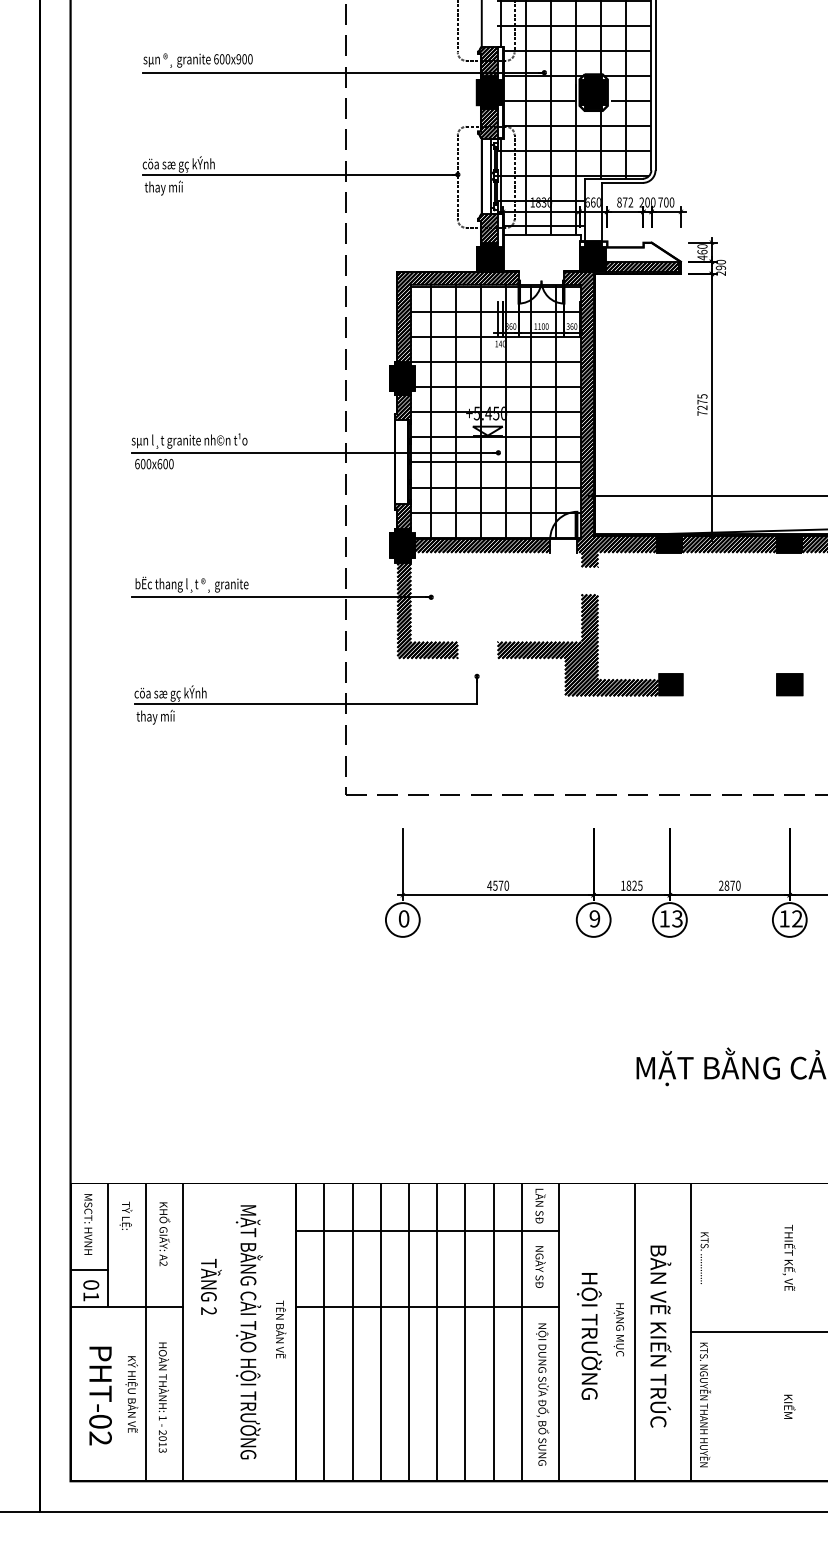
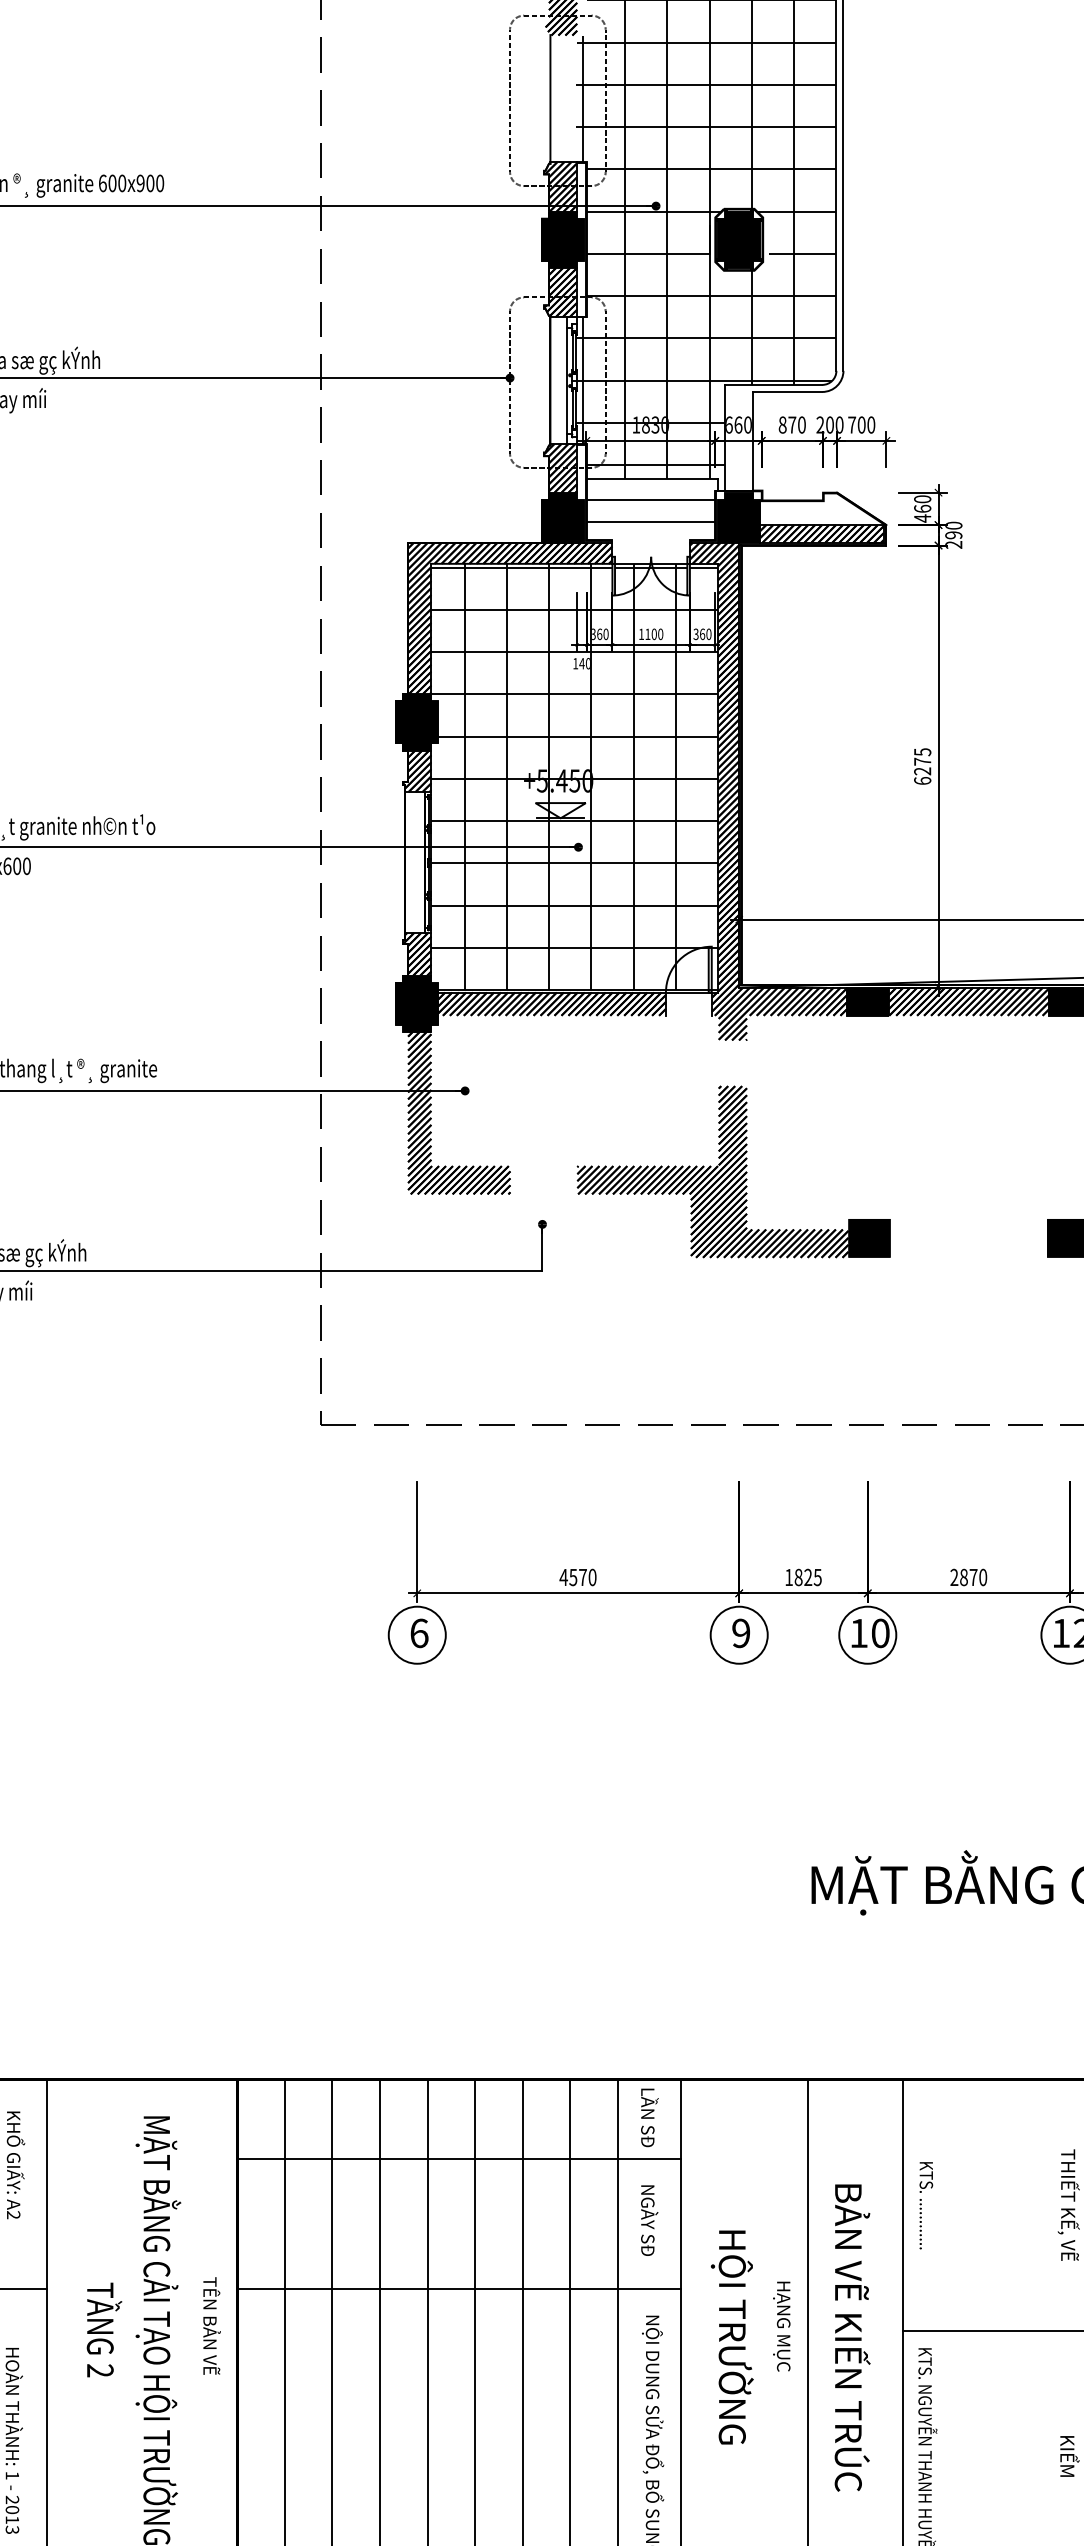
text: (630, 202) -> (801, 425), 872 -> 870
line: (541, 247) -> (651, 500), added
line: (541, 259) -> (651, 521), added
text: (702, 413) -> (922, 780), 7275 -> 6275
text: (404, 918) -> (420, 1632), 0 -> 6
text: (677, 918) -> (880, 1632), 13 -> 10
text: (211, 1286) -> (104, 2329), moved

